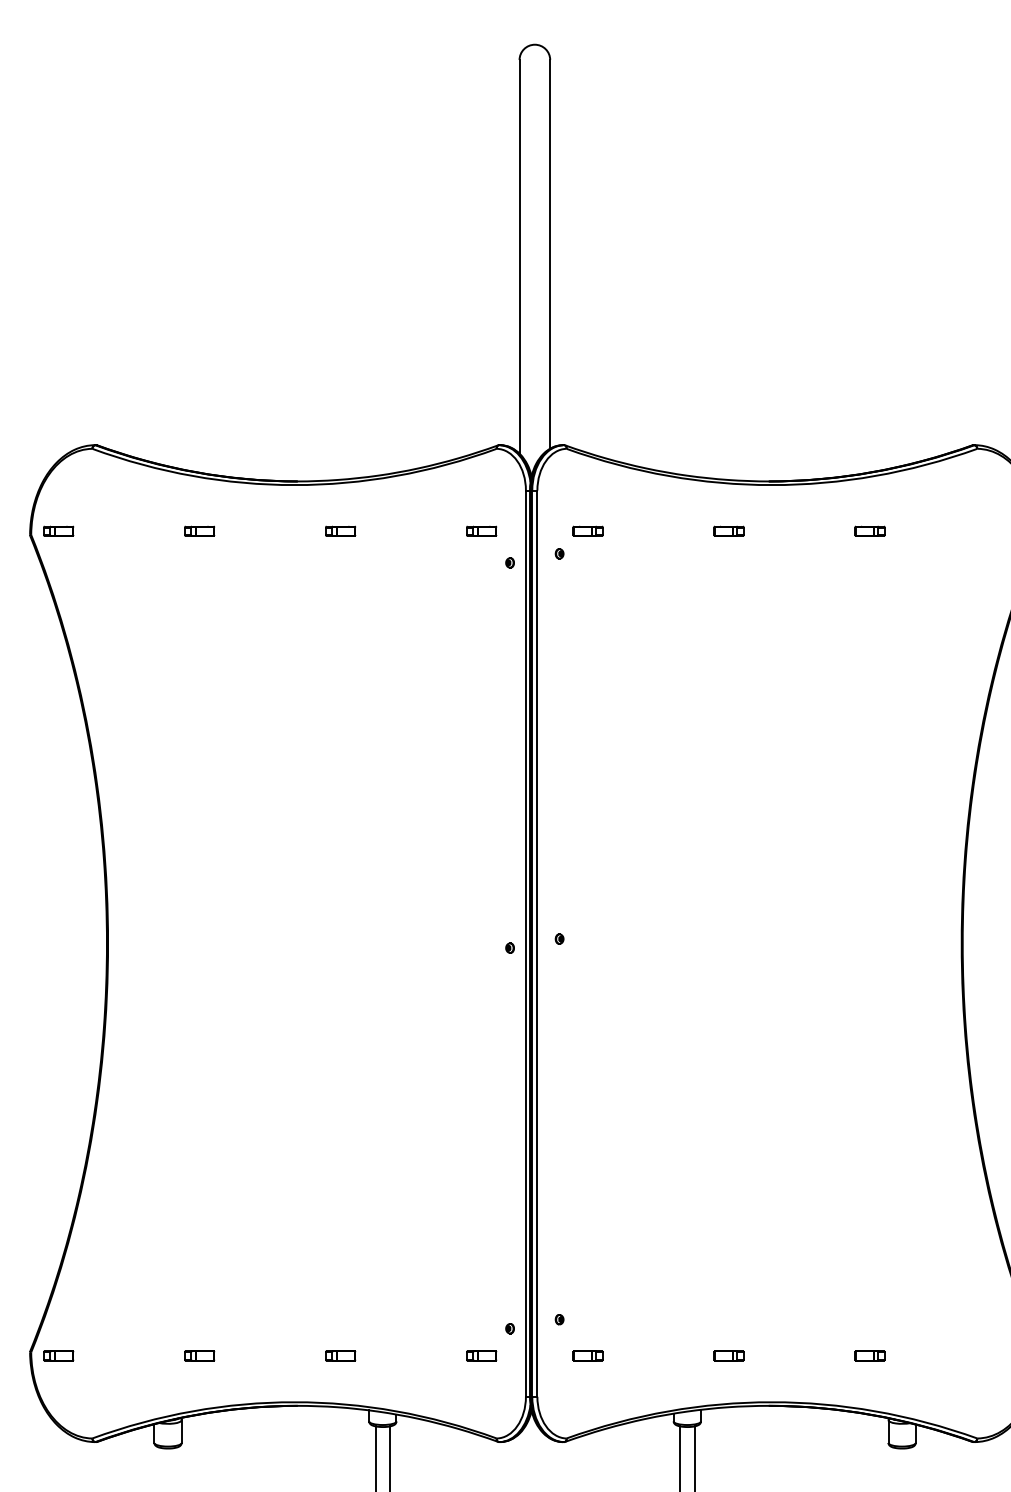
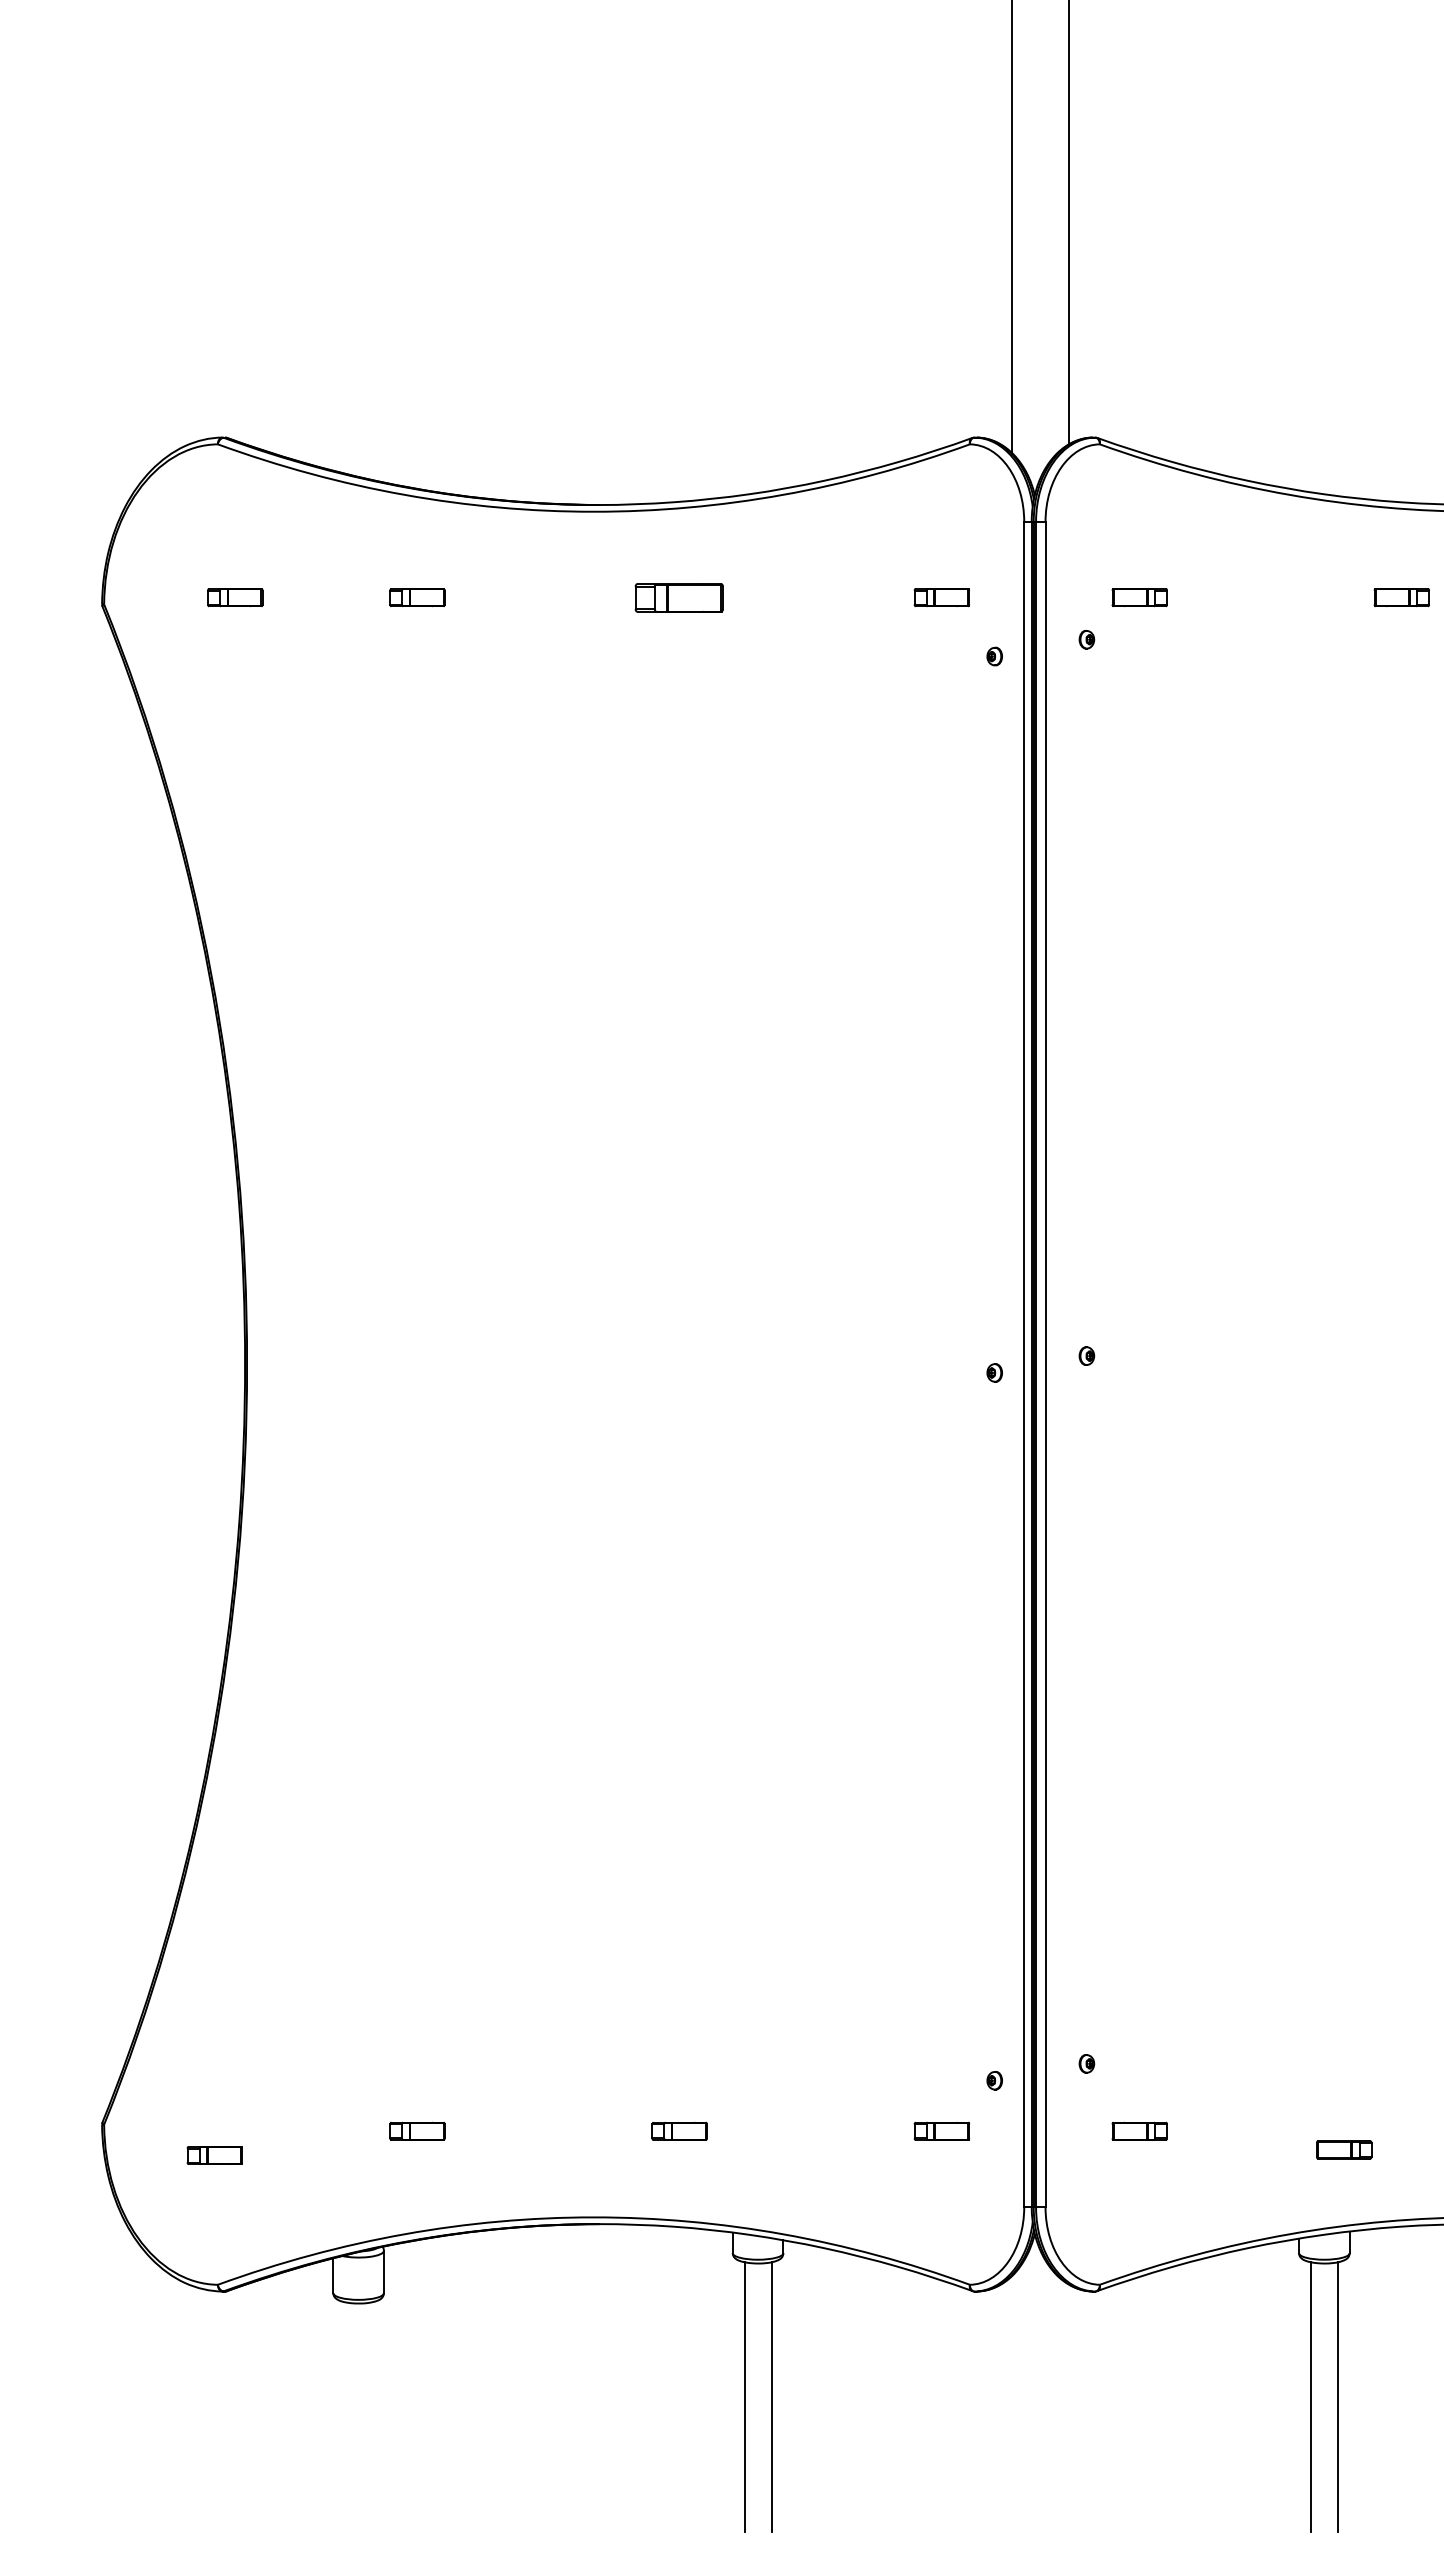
part: (58, 530) -> (234, 596), moved
part: (340, 530) -> (679, 596), size x1.6
part: (58, 1355) -> (214, 2154), moved
part: (728, 1355) -> (1343, 2149), moved

